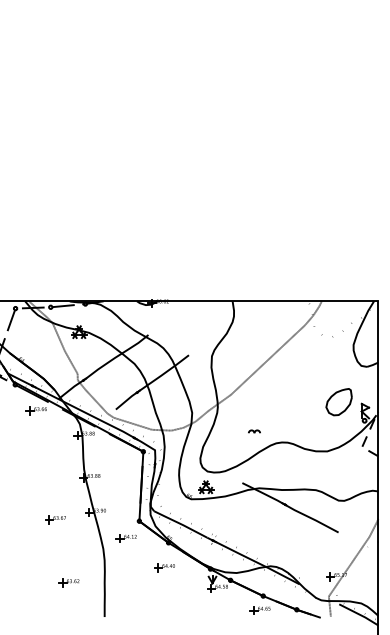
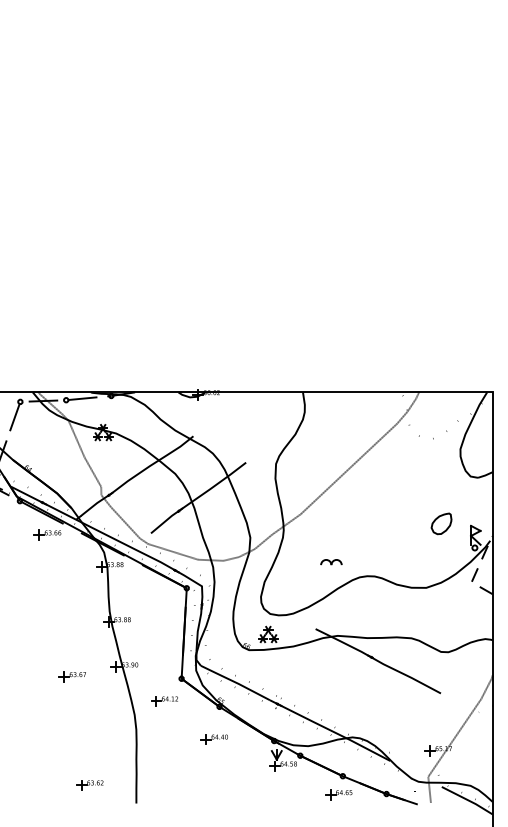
part: (338, 402) -> (440, 524), size x0.6
part: (254, 431) -> (331, 561), size x1.4
part: (68, 582) -> (89, 784), moved

